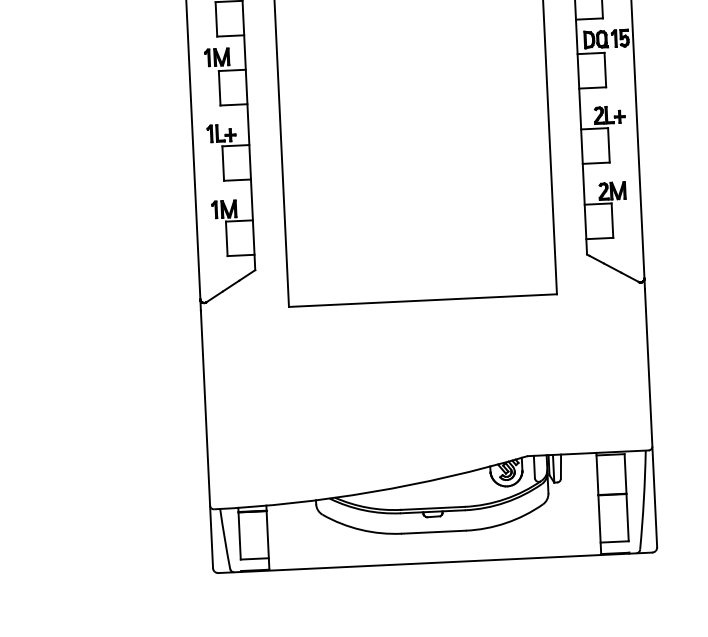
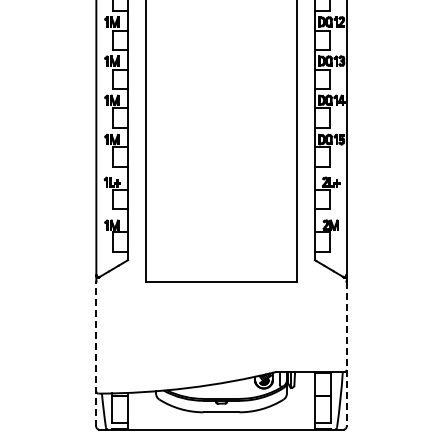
line: (650, 419) -> (346, 354), solid -> dashed
line: (207, 438) -> (96, 353), solid -> dashed

